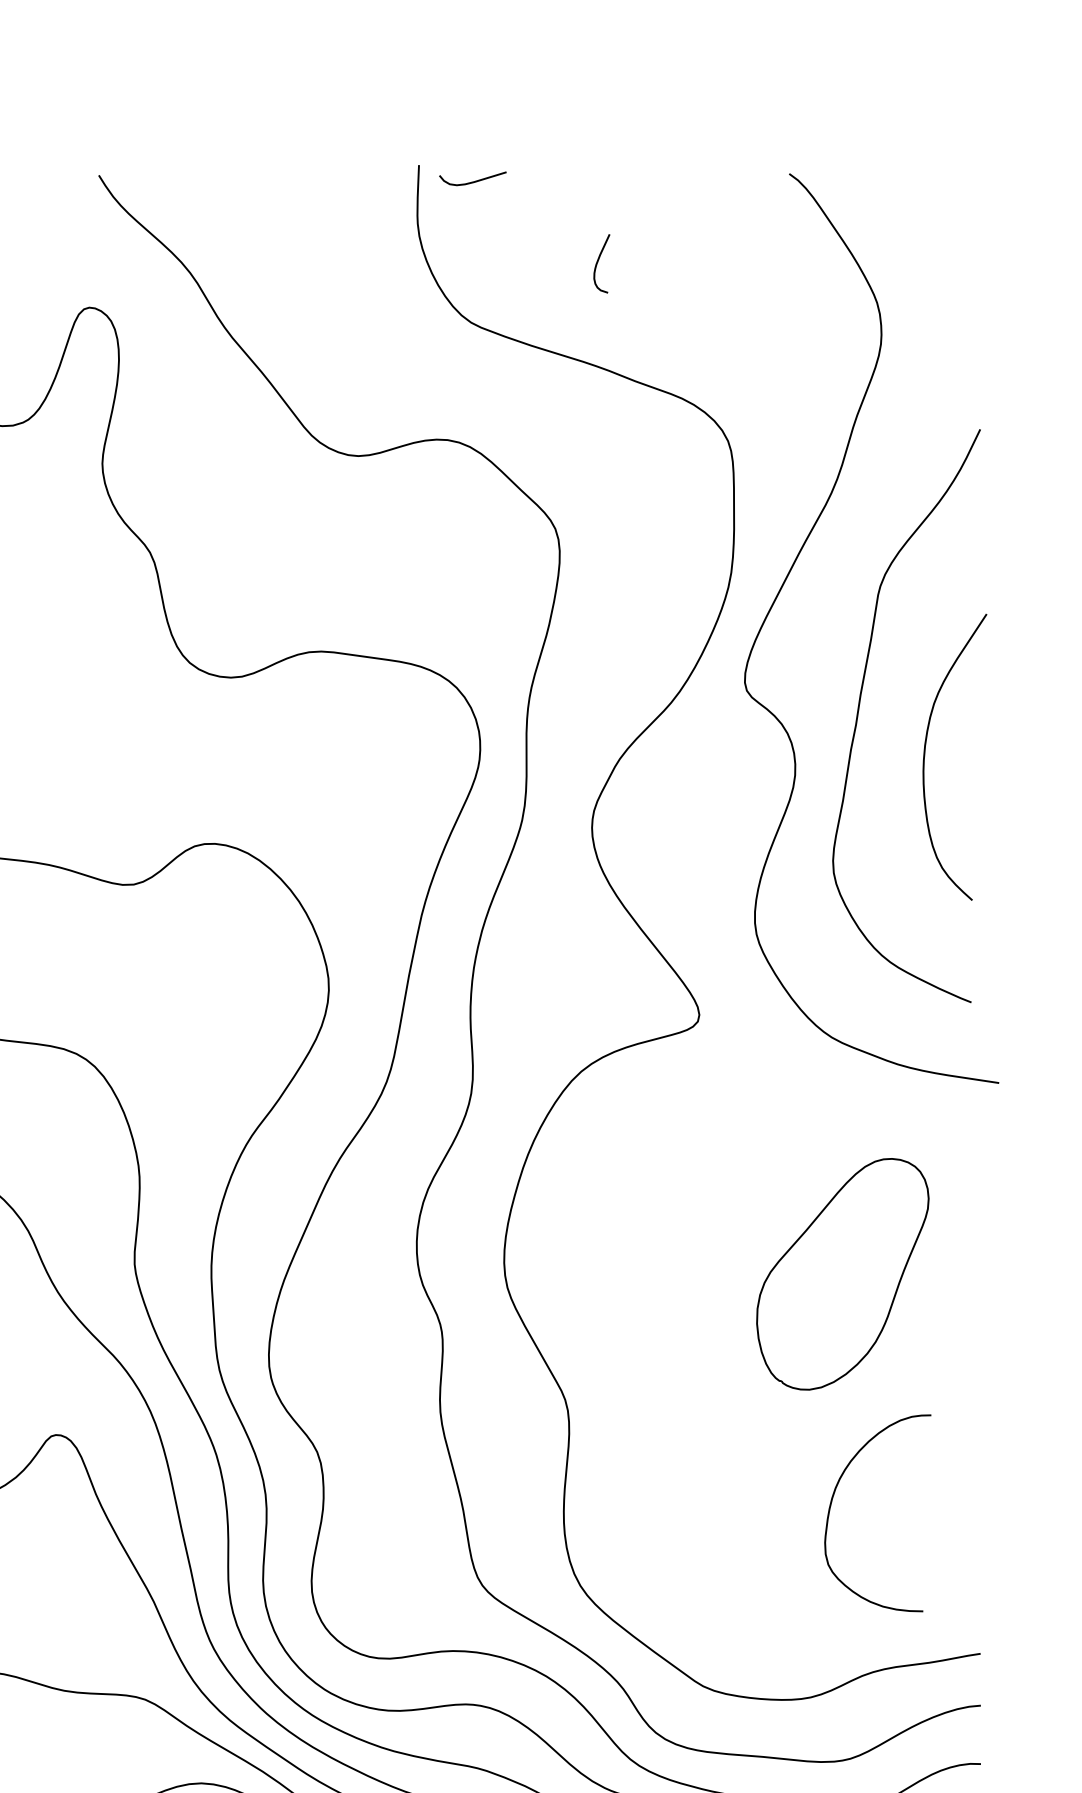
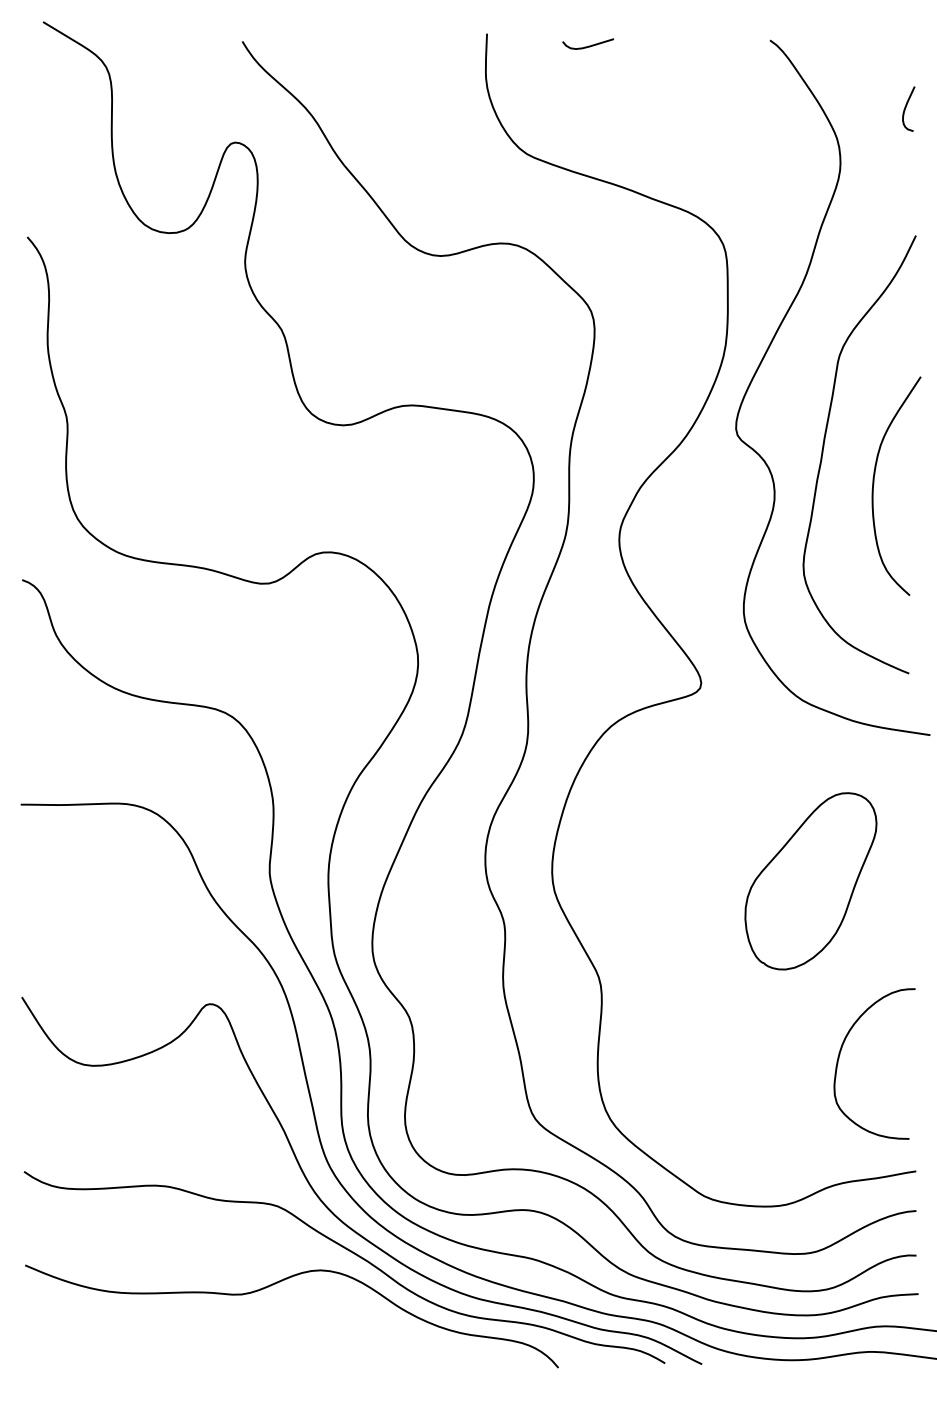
curve: (473, 180) -> (588, 45), moved
curve: (598, 263) -> (906, 108), moved
curve: (834, 1496) -> (841, 1051), moved

